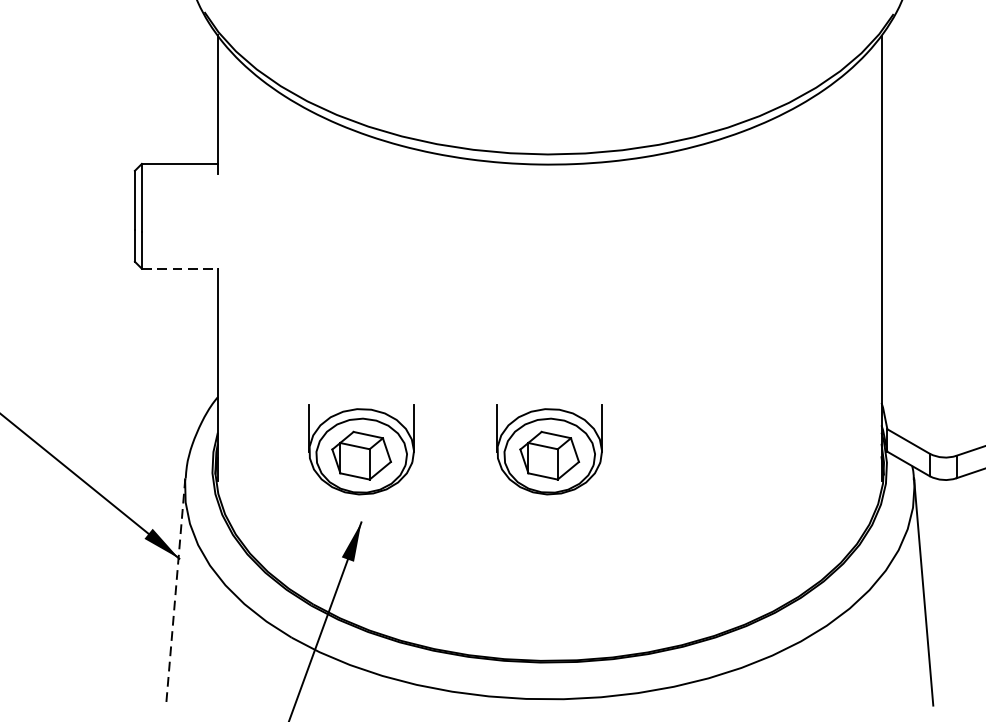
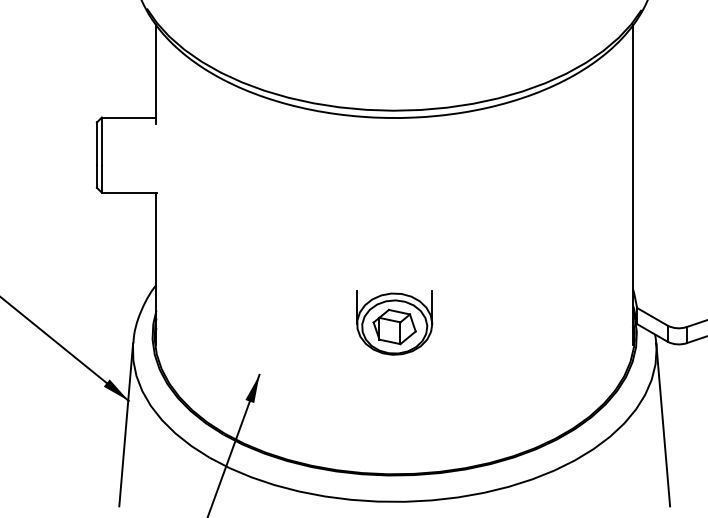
line: (180, 268) -> (129, 192), dashed -> solid
part: (361, 449) -> (259, 322), removed
line: (176, 591) -> (126, 424), dashed -> solid

